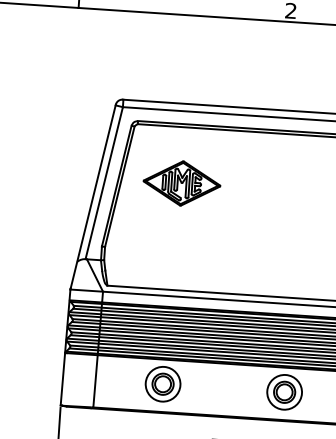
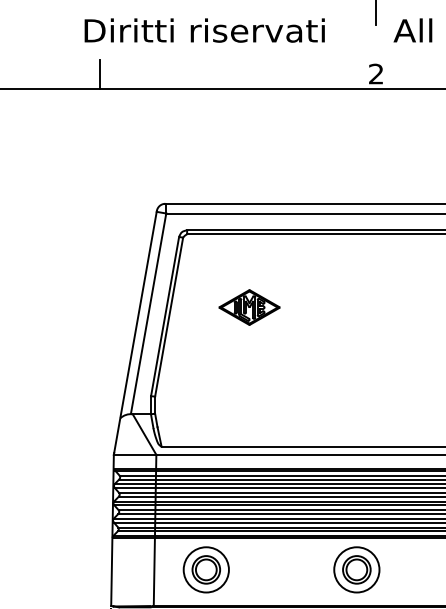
part: (181, 183) -> (249, 307), size x0.6
part: (162, 383) -> (205, 569), moved
part: (284, 392) -> (356, 569), moved

